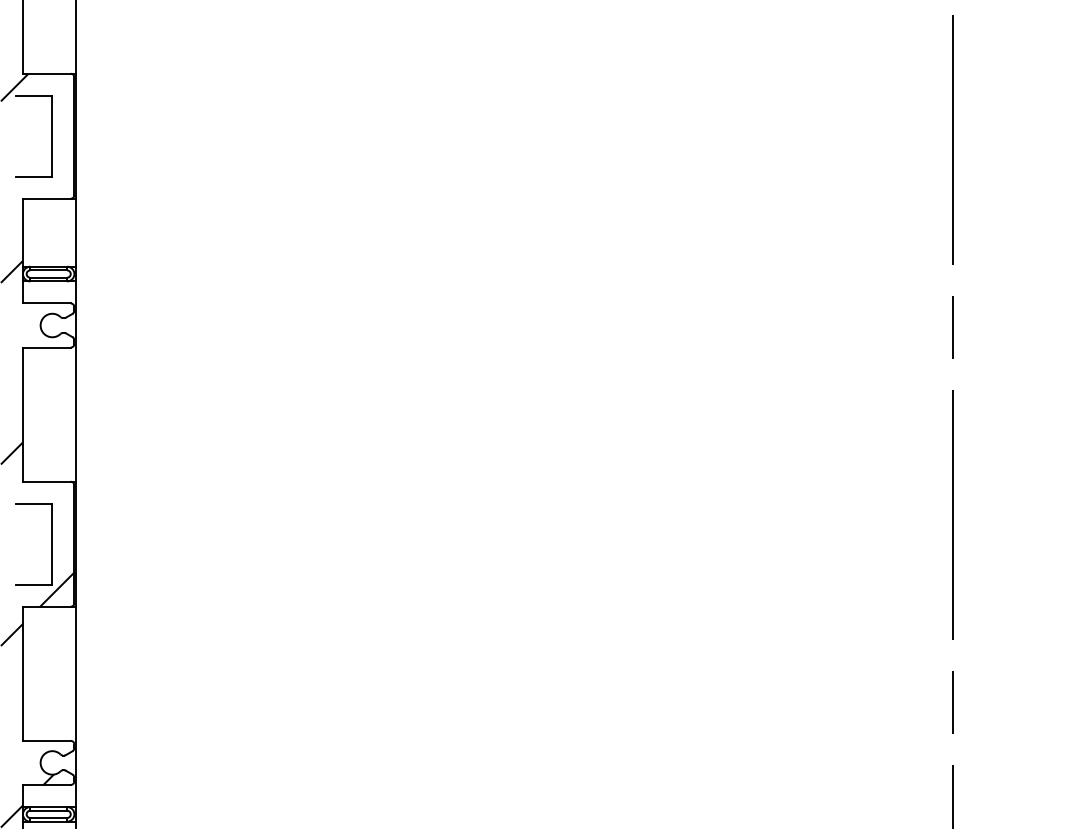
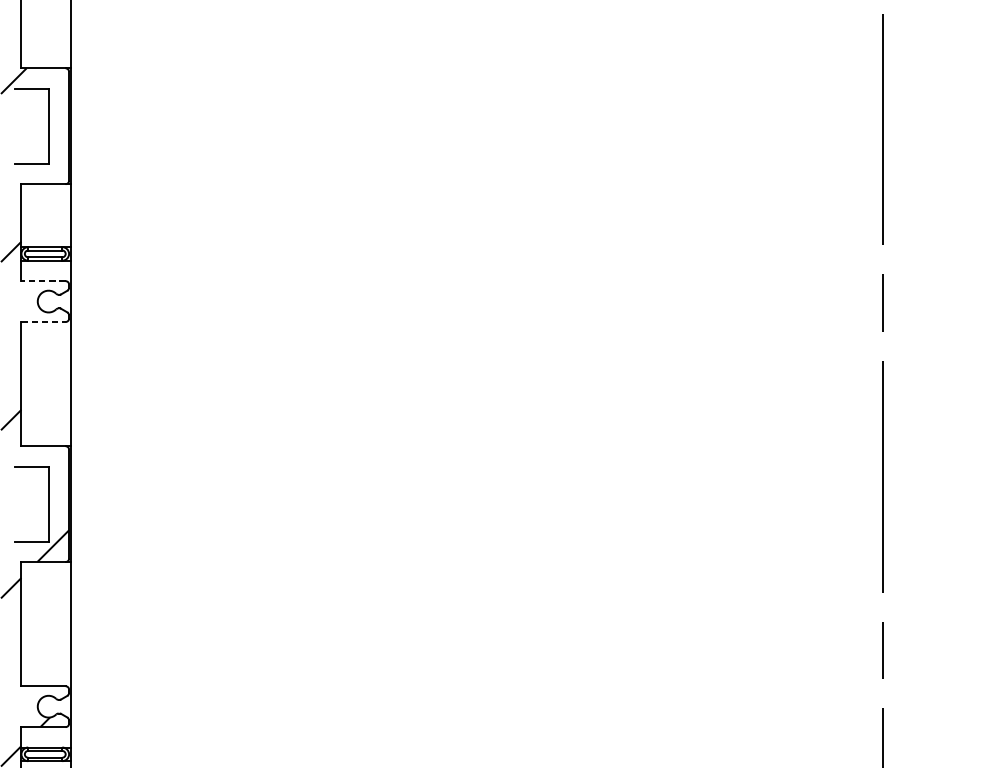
line: (46, 303) -> (43, 281), solid -> dashed
line: (46, 347) -> (43, 321), solid -> dashed

